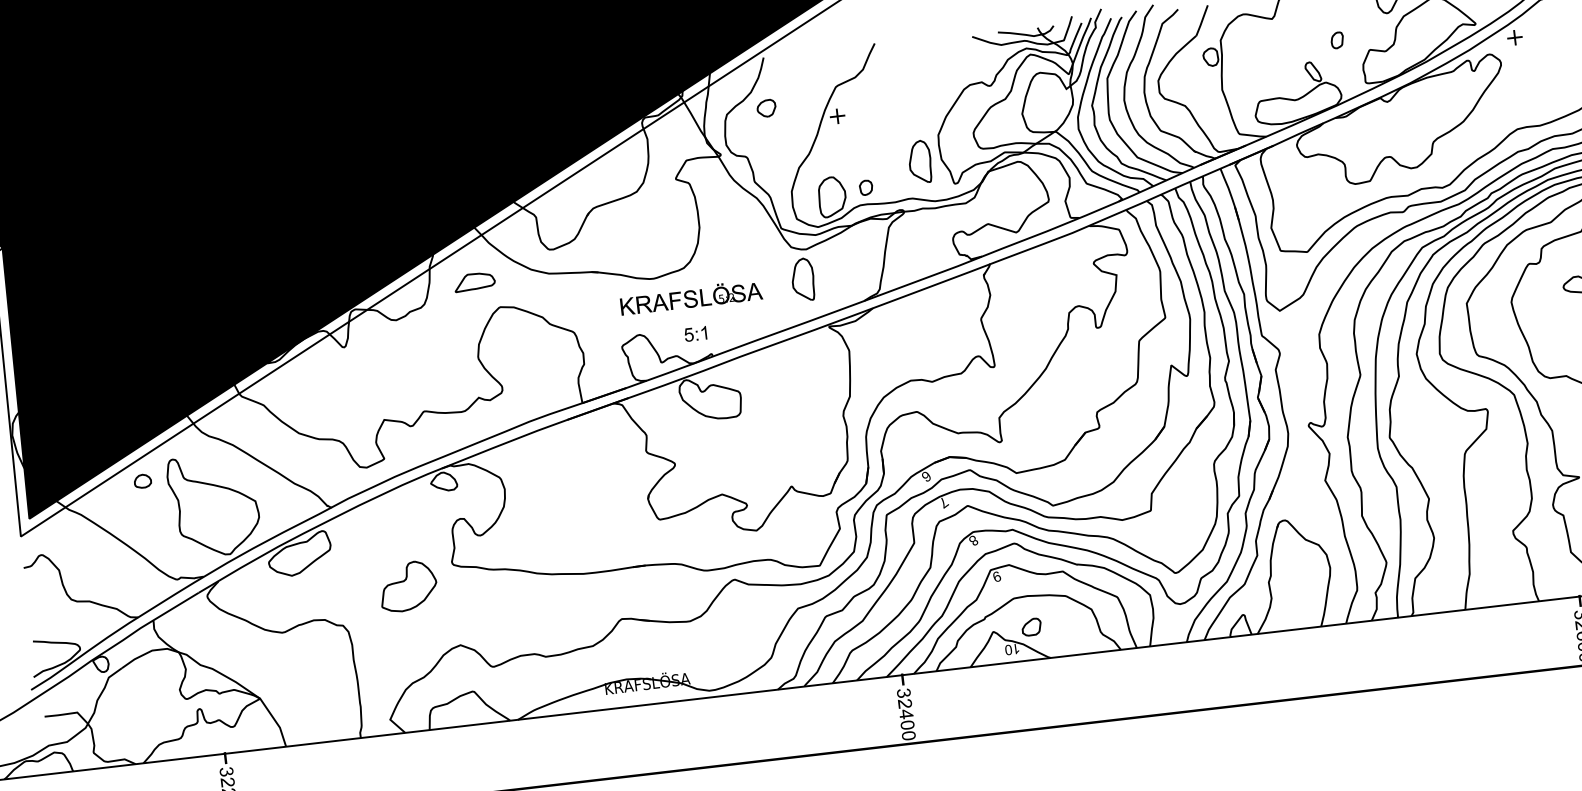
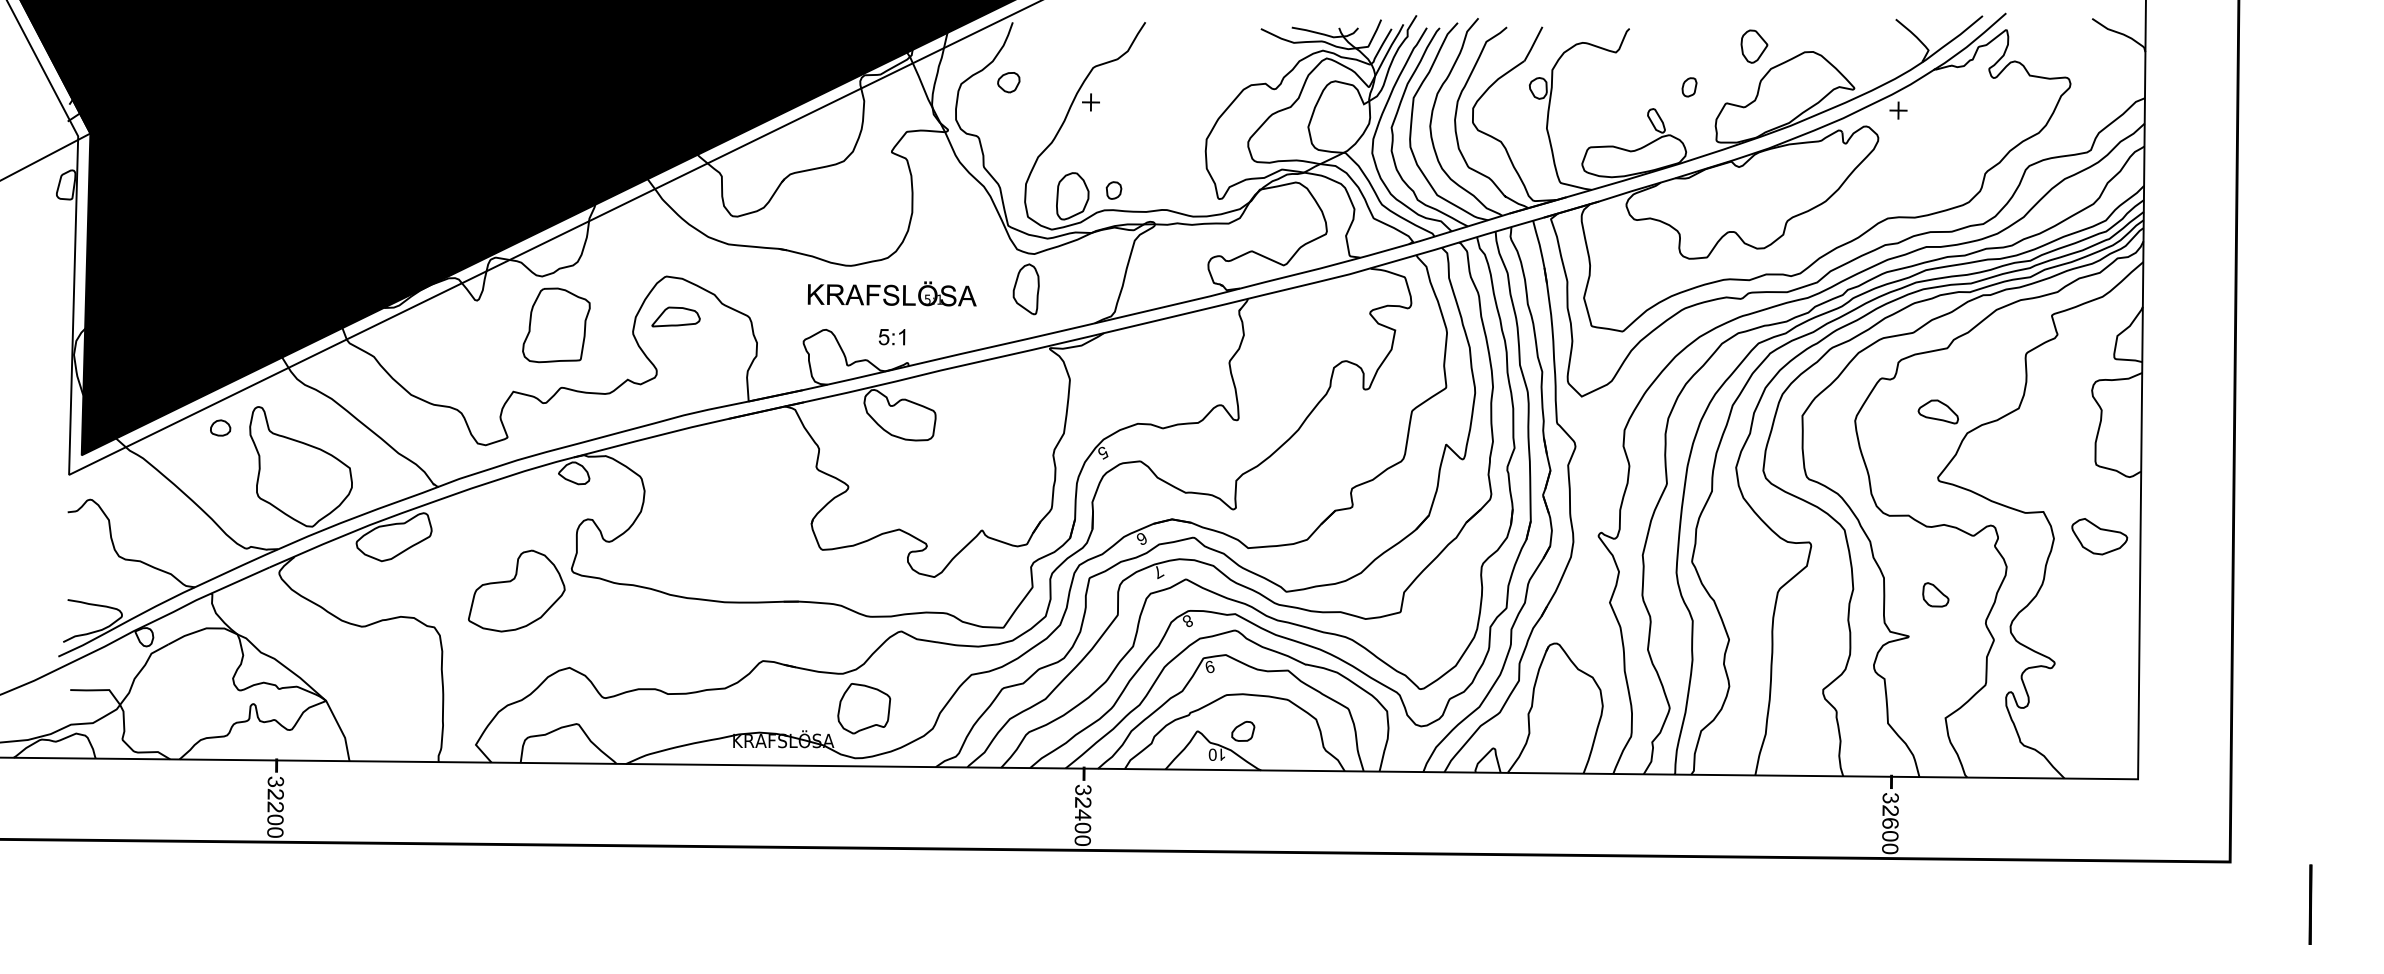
part: (919, 162) -> (1180, 168), removed
part: (474, 281) -> (675, 316), moved
text: (731, 297) -> (939, 299), 5:2 -> 5:1
part: (413, 359) -> (556, 325), added
fill: (885, 408) -> (1103, 452), added
part: (407, 586) -> (516, 590), size x1.43
part: (711, 648) -> (864, 708), added

